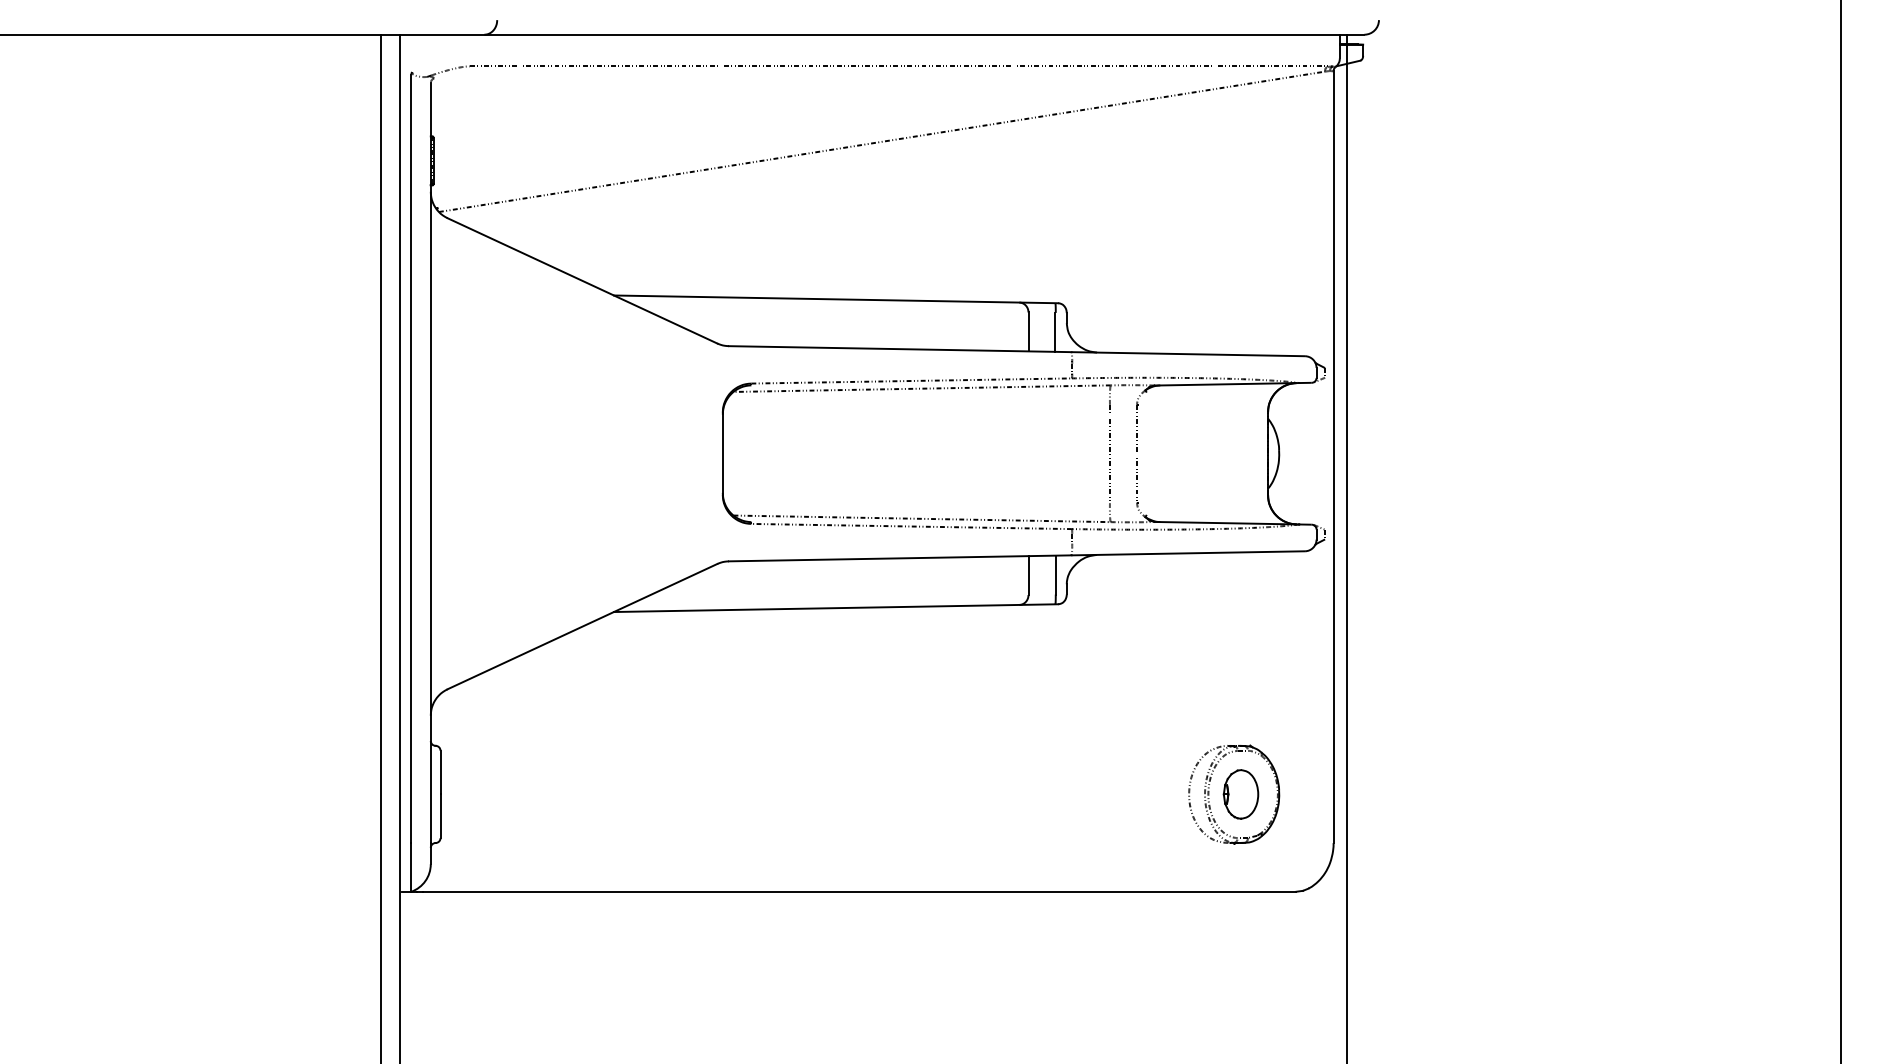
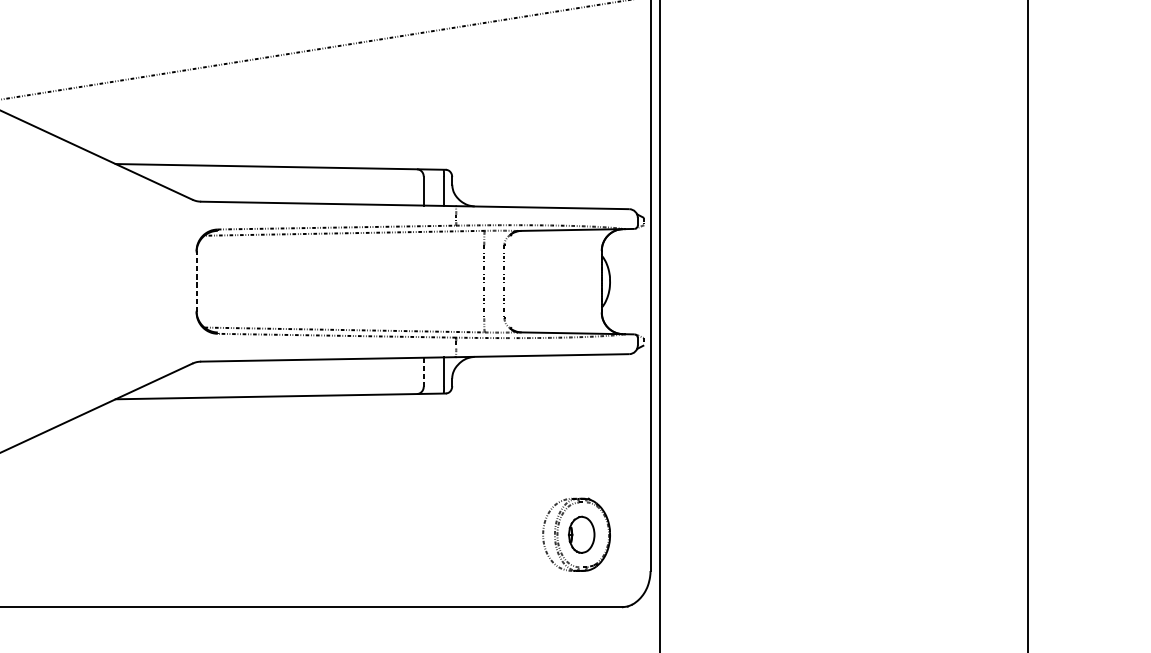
line: (722, 453) -> (196, 281), solid -> dashed
line: (1028, 576) -> (423, 372), solid -> dashed

